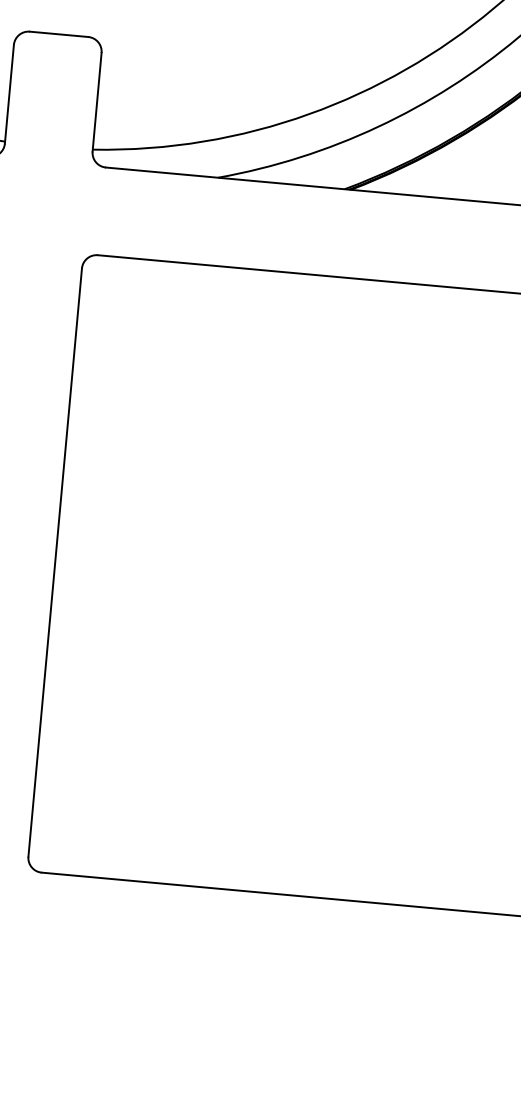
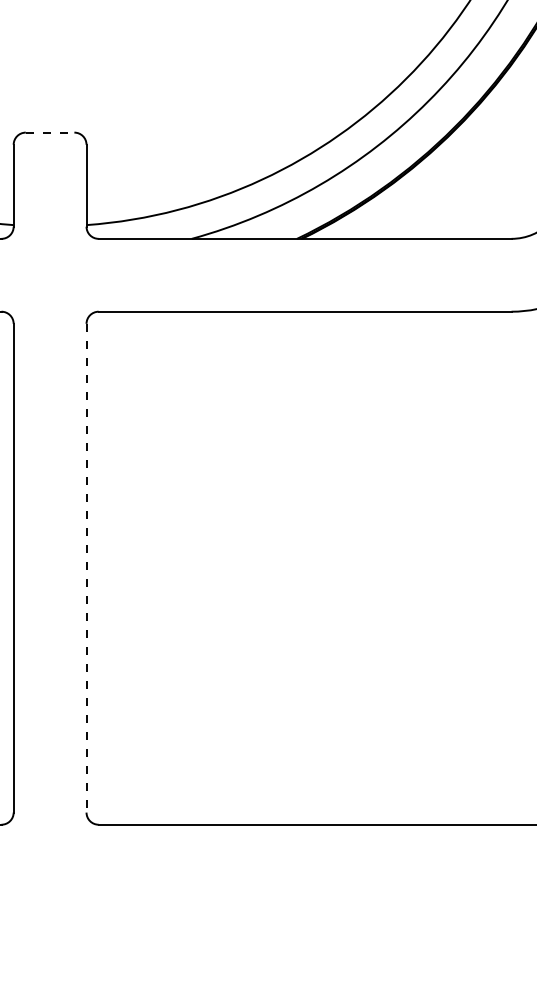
line: (59, 34) -> (50, 132), solid -> dashed
line: (55, 562) -> (86, 568), solid -> dashed

